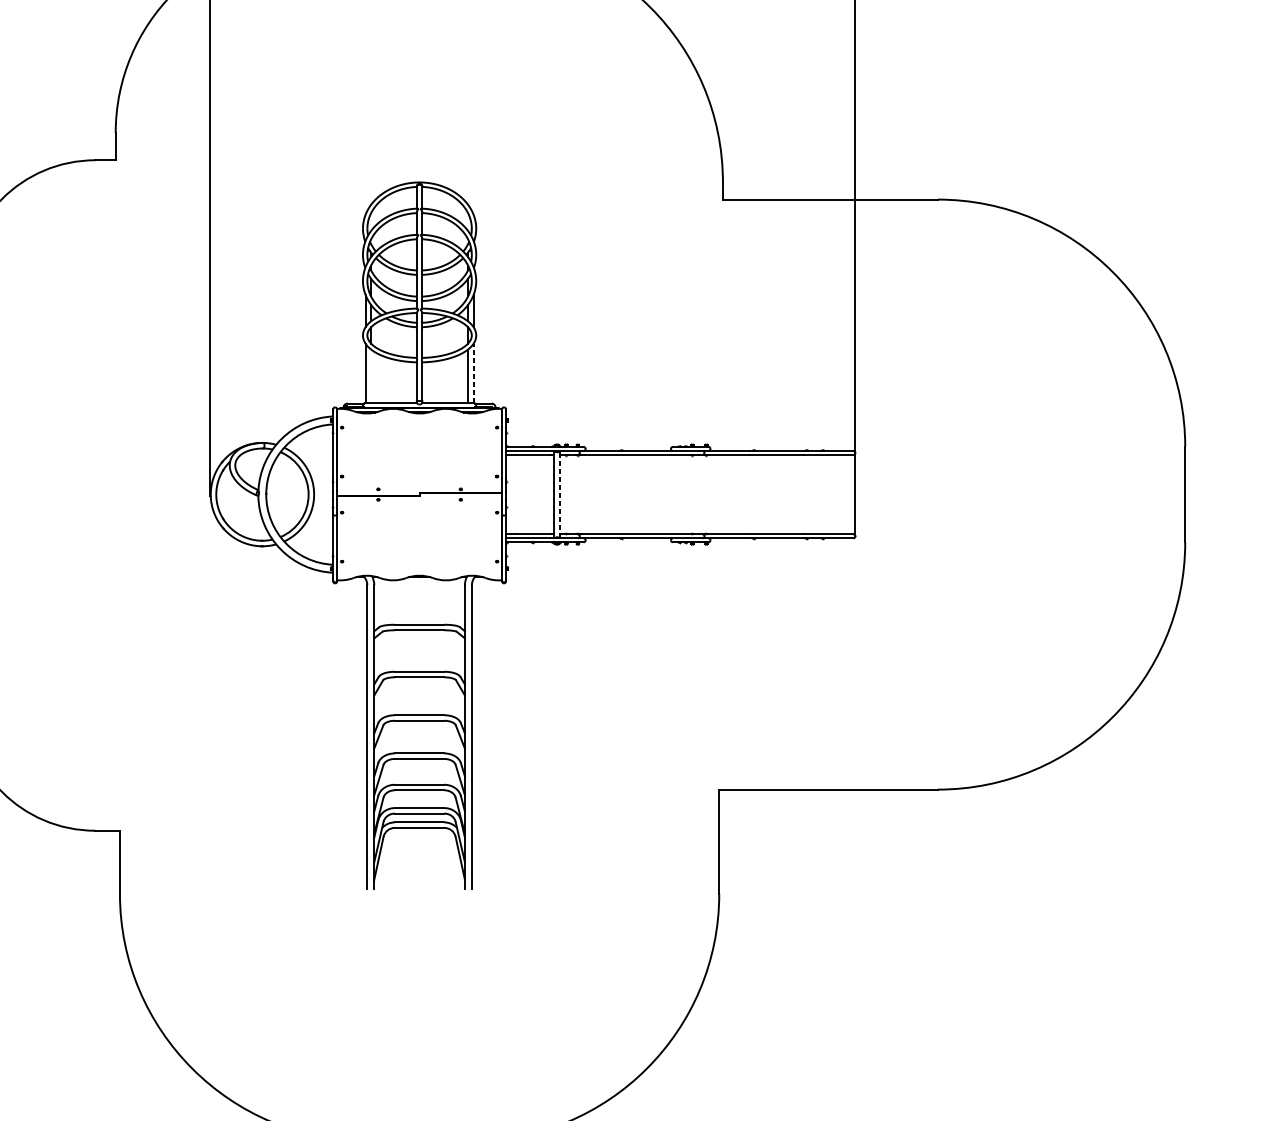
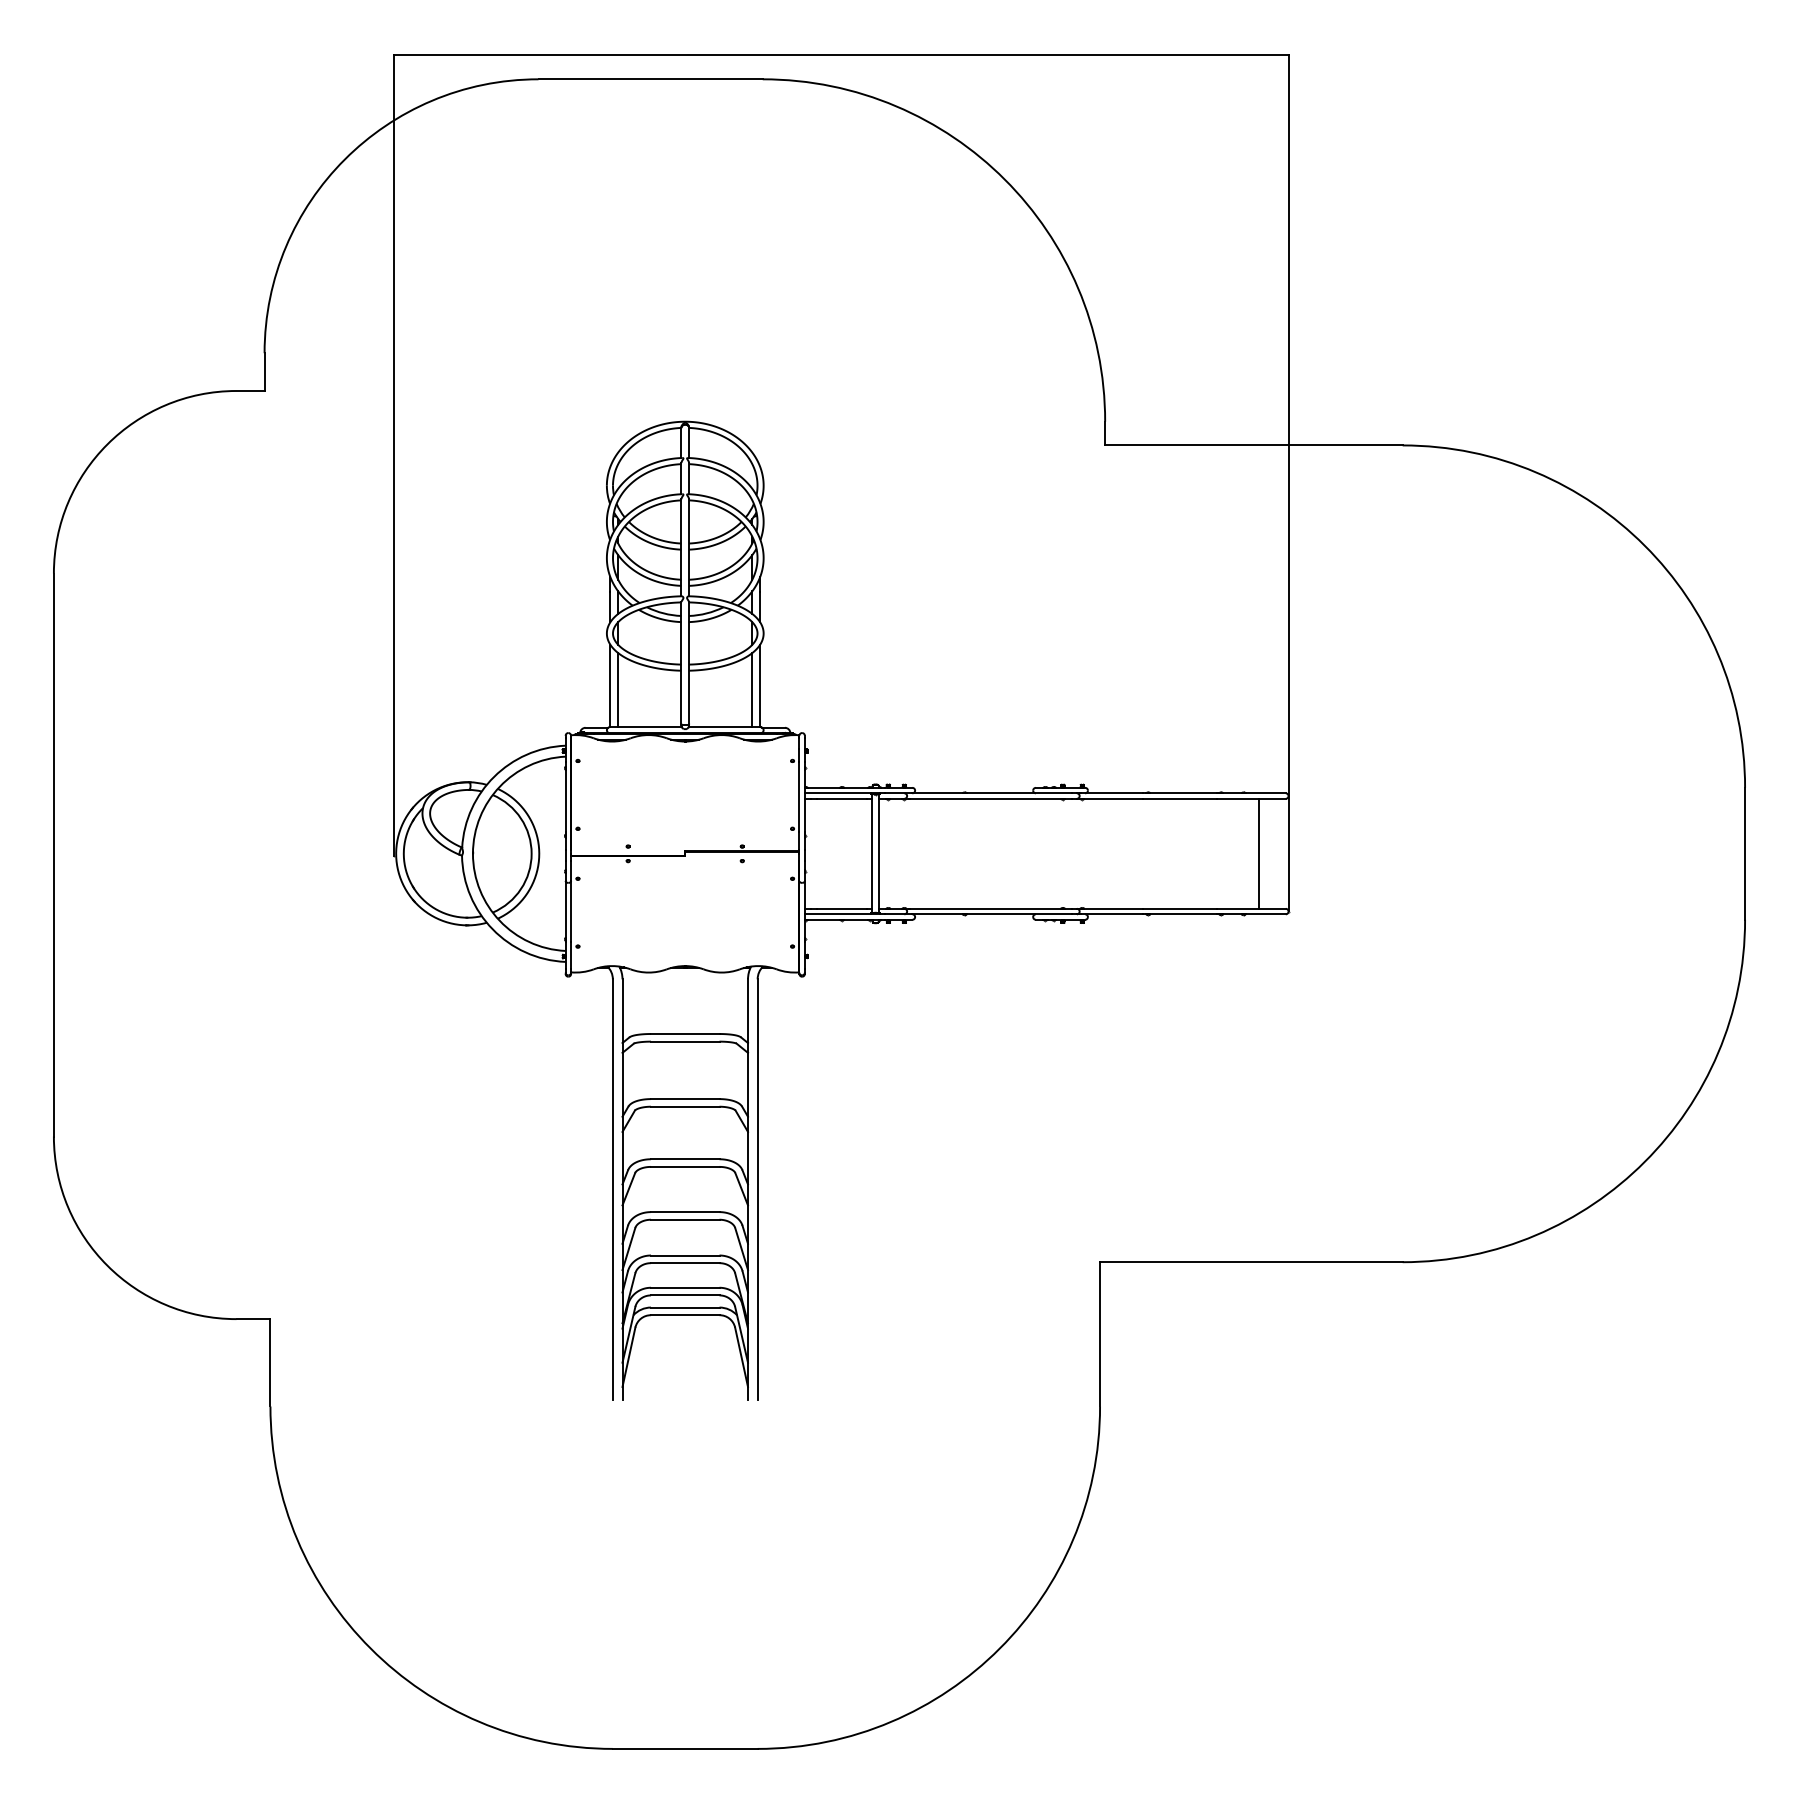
line: (473, 373) -> (760, 685), dashed -> solid
line: (371, 375) -> (618, 689), added
line: (559, 494) -> (879, 853), dashed -> solid
line: (833, 494) -> (1258, 853), added

